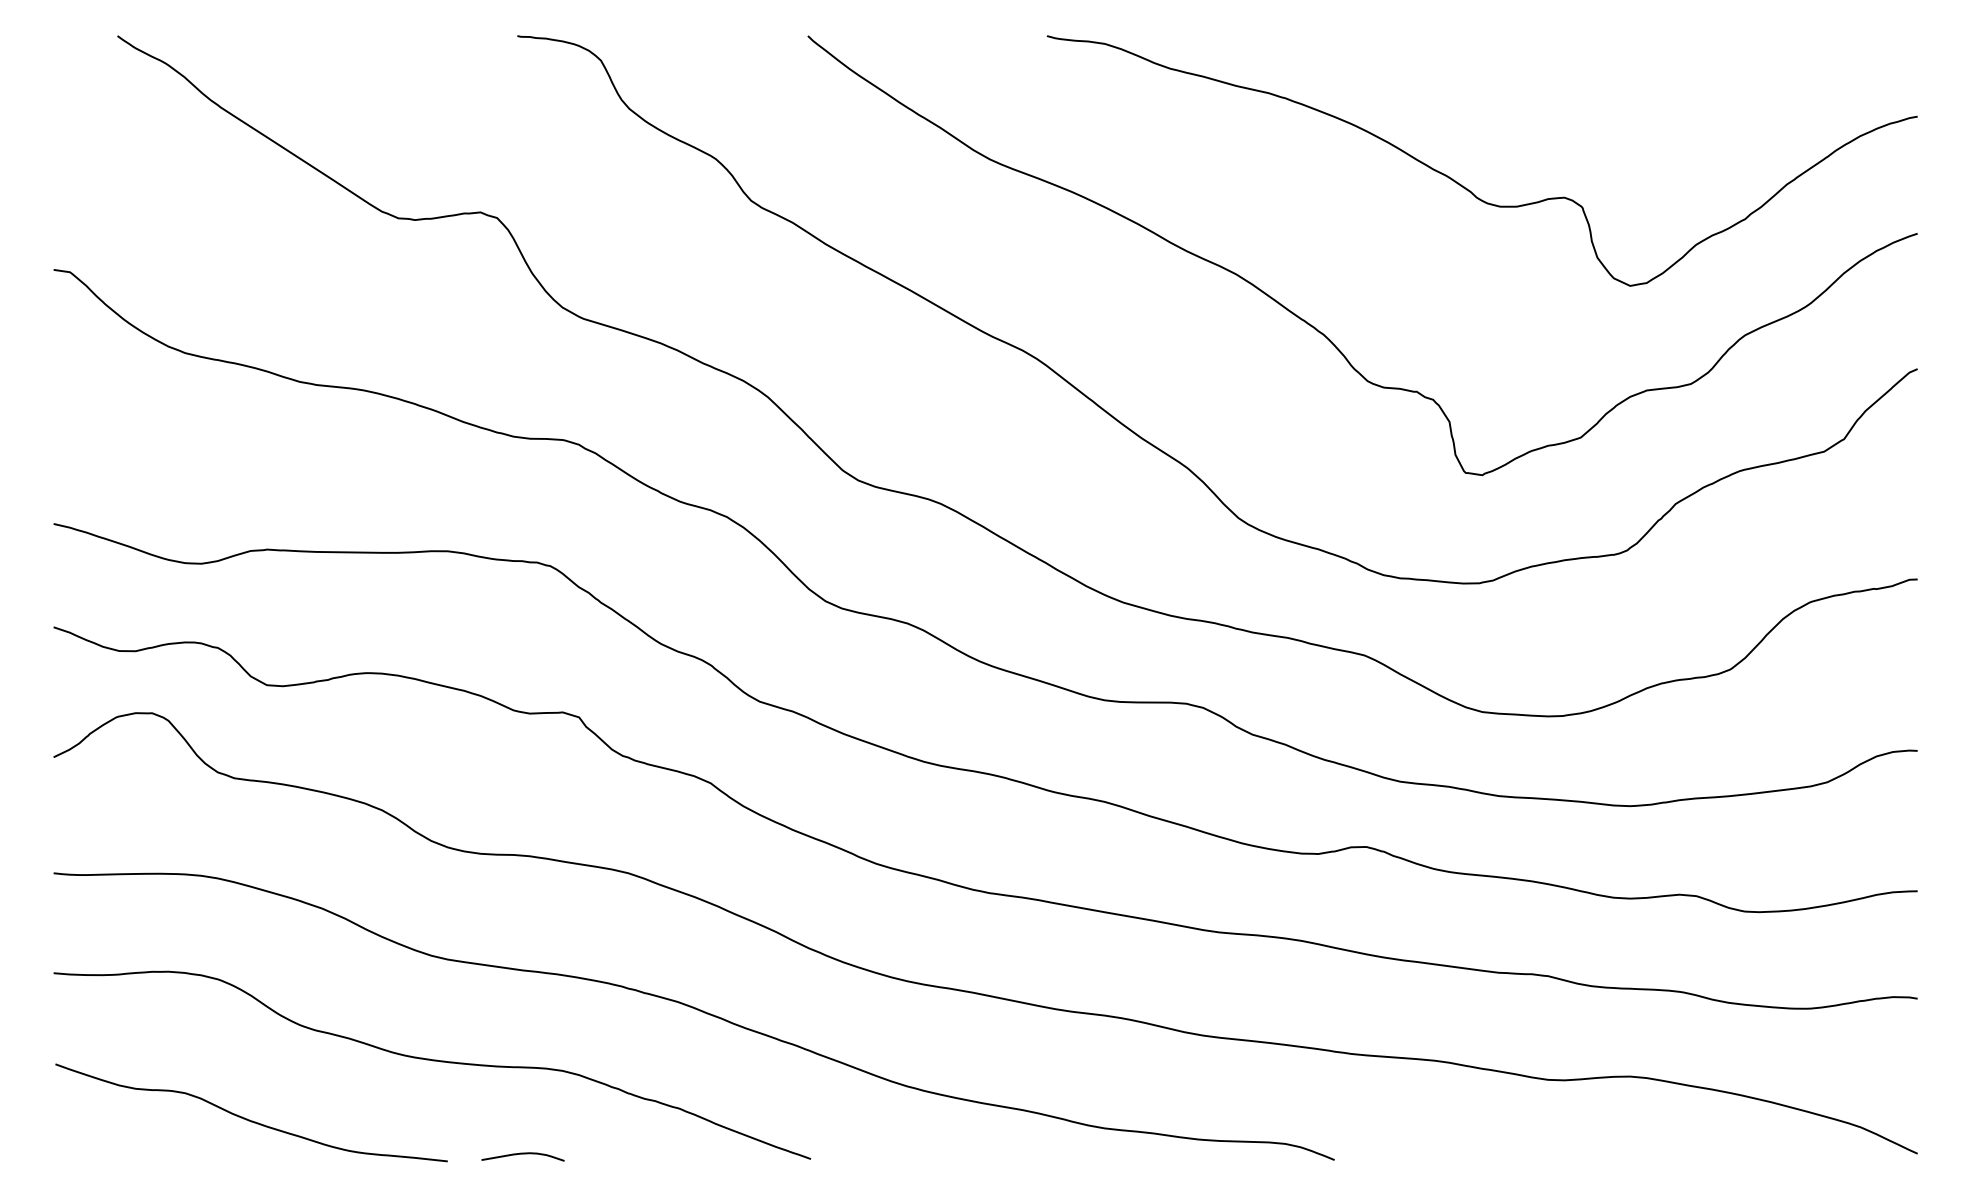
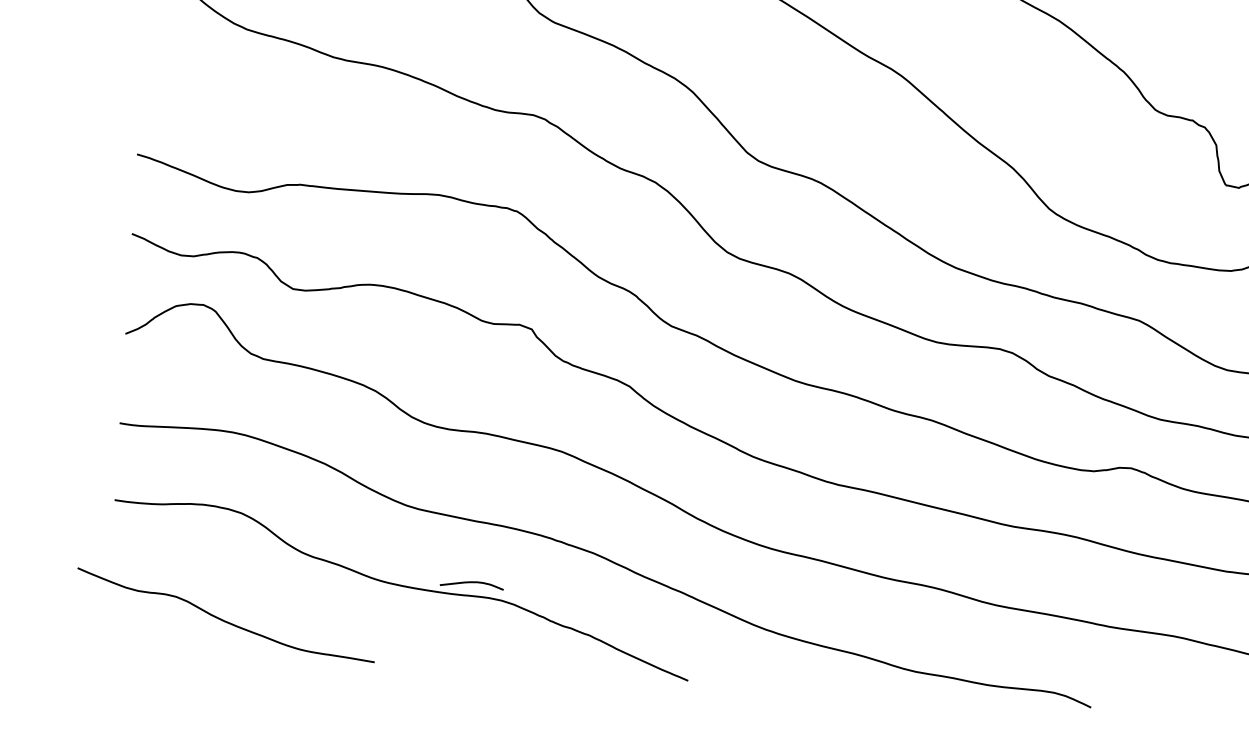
curve: (247, 1118) -> (222, 619), moved
curve: (522, 1154) -> (471, 582), moved

